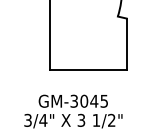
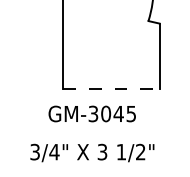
line: (88, 70) -> (111, 88), solid -> dashed
text: (72, 100) -> (91, 113), moved

